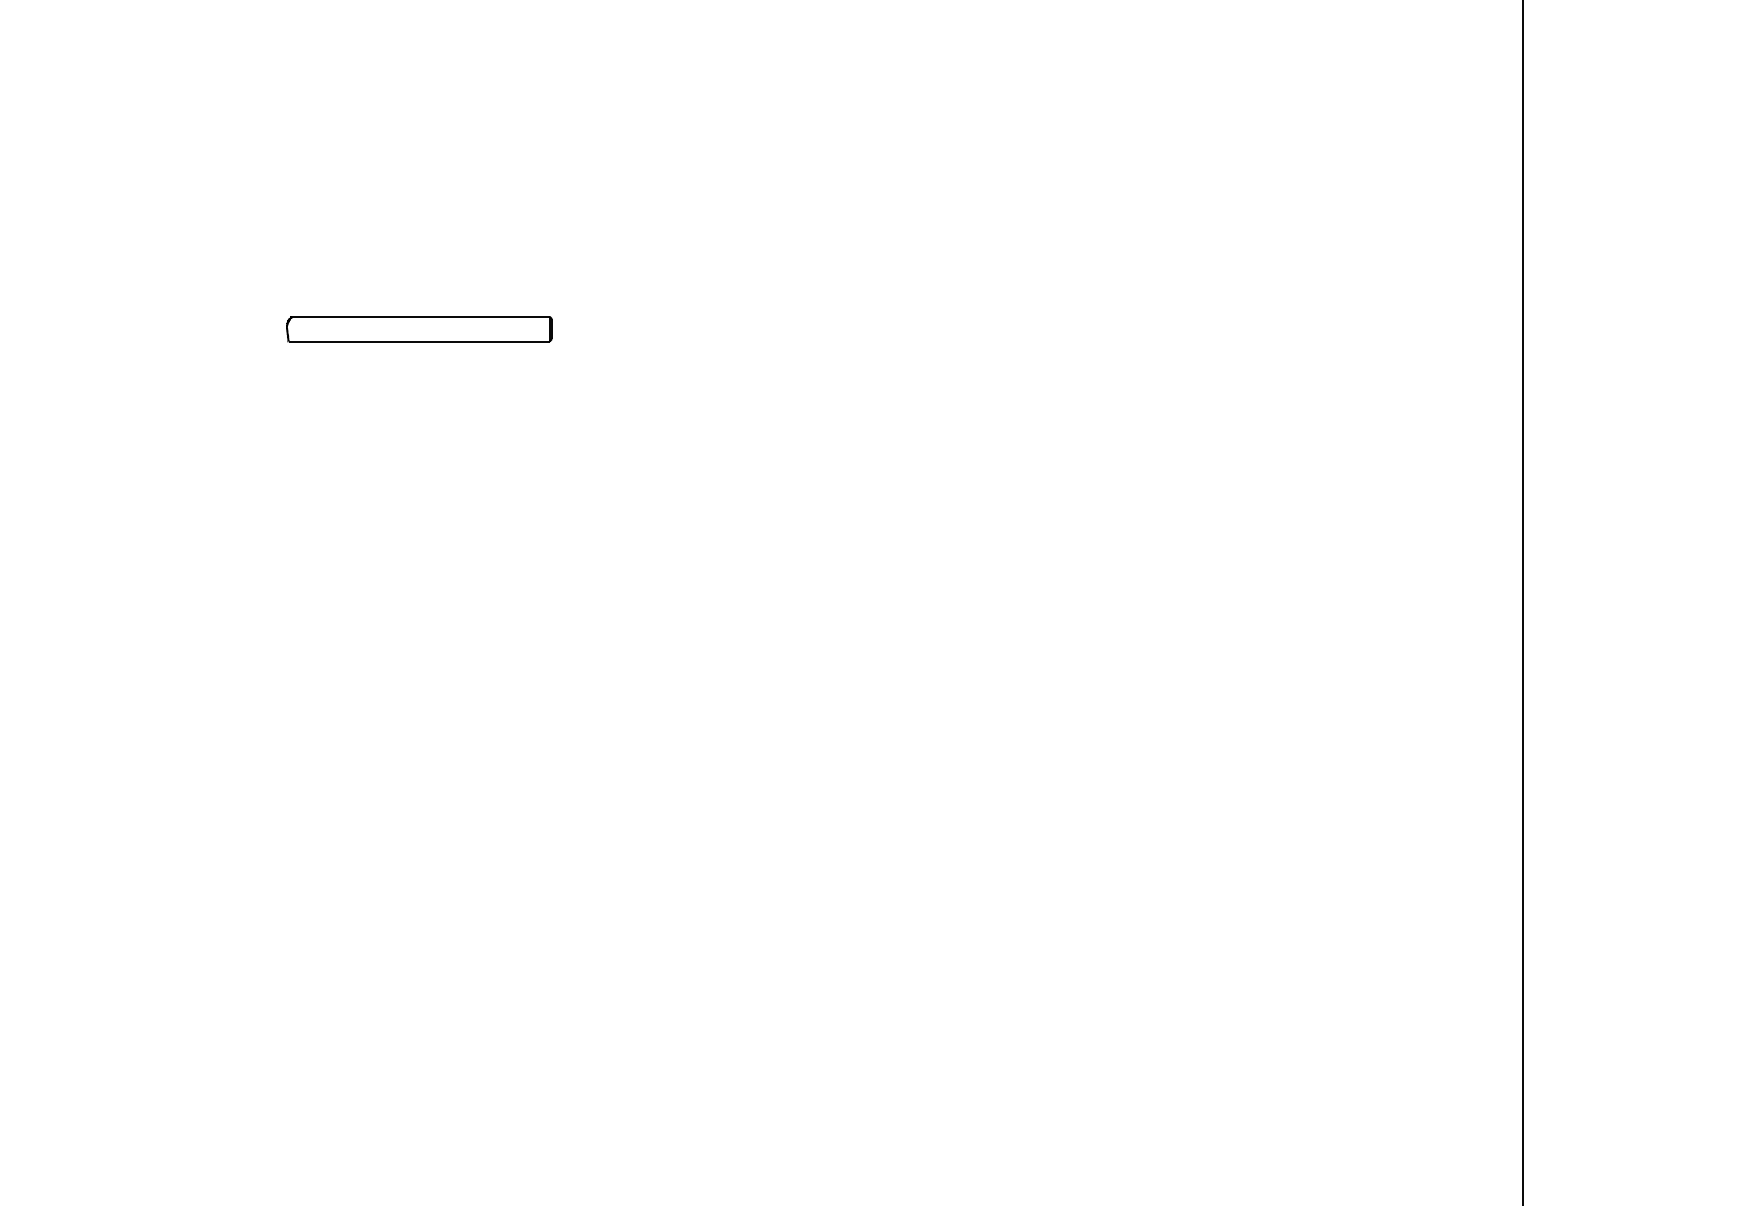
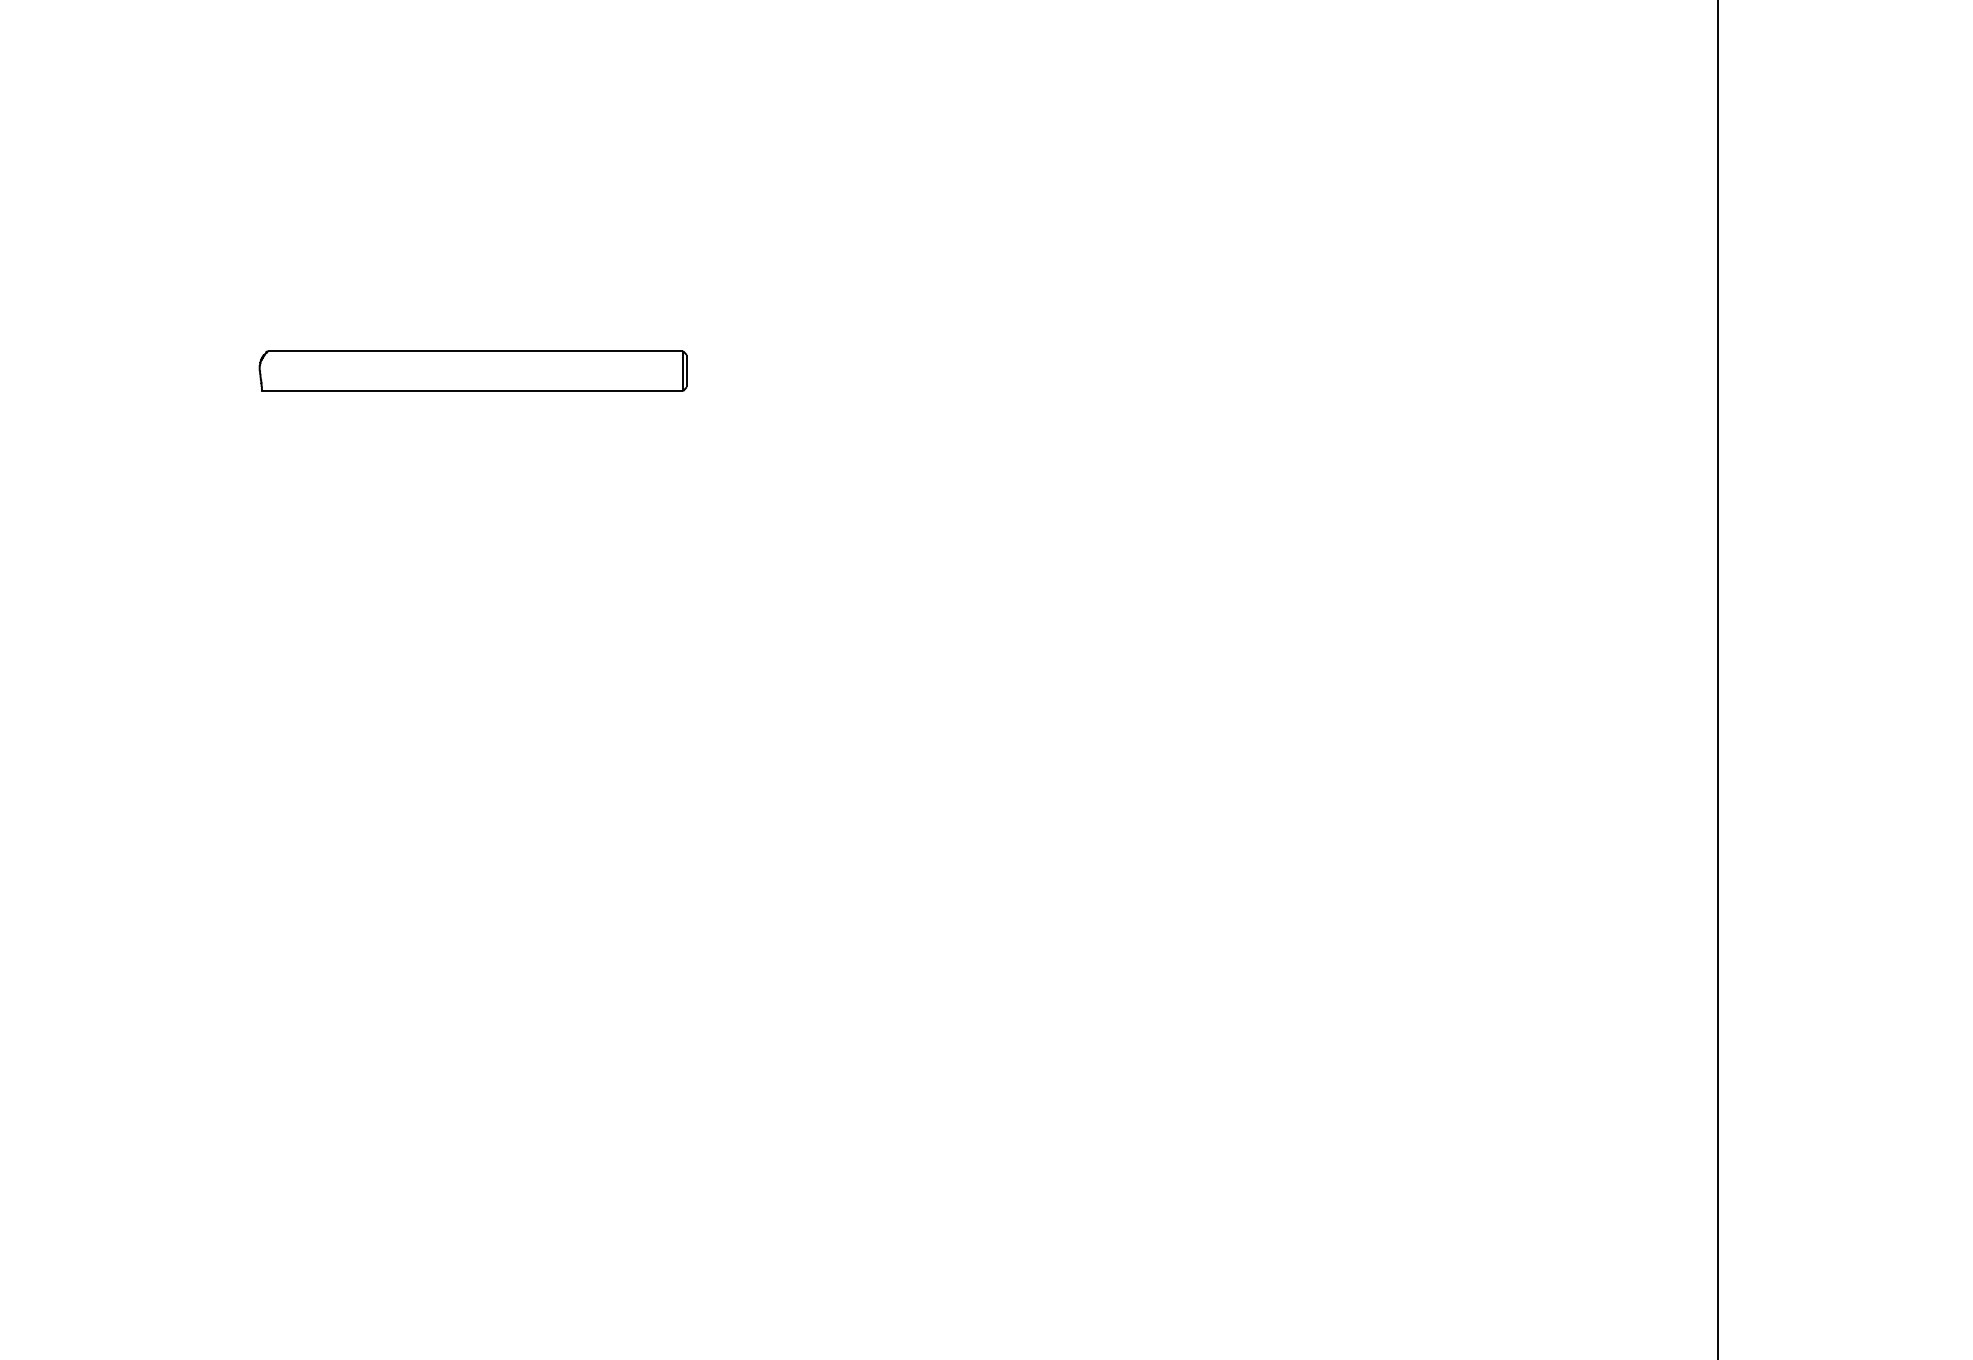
part: (419, 328) -> (473, 370), size x1.43

